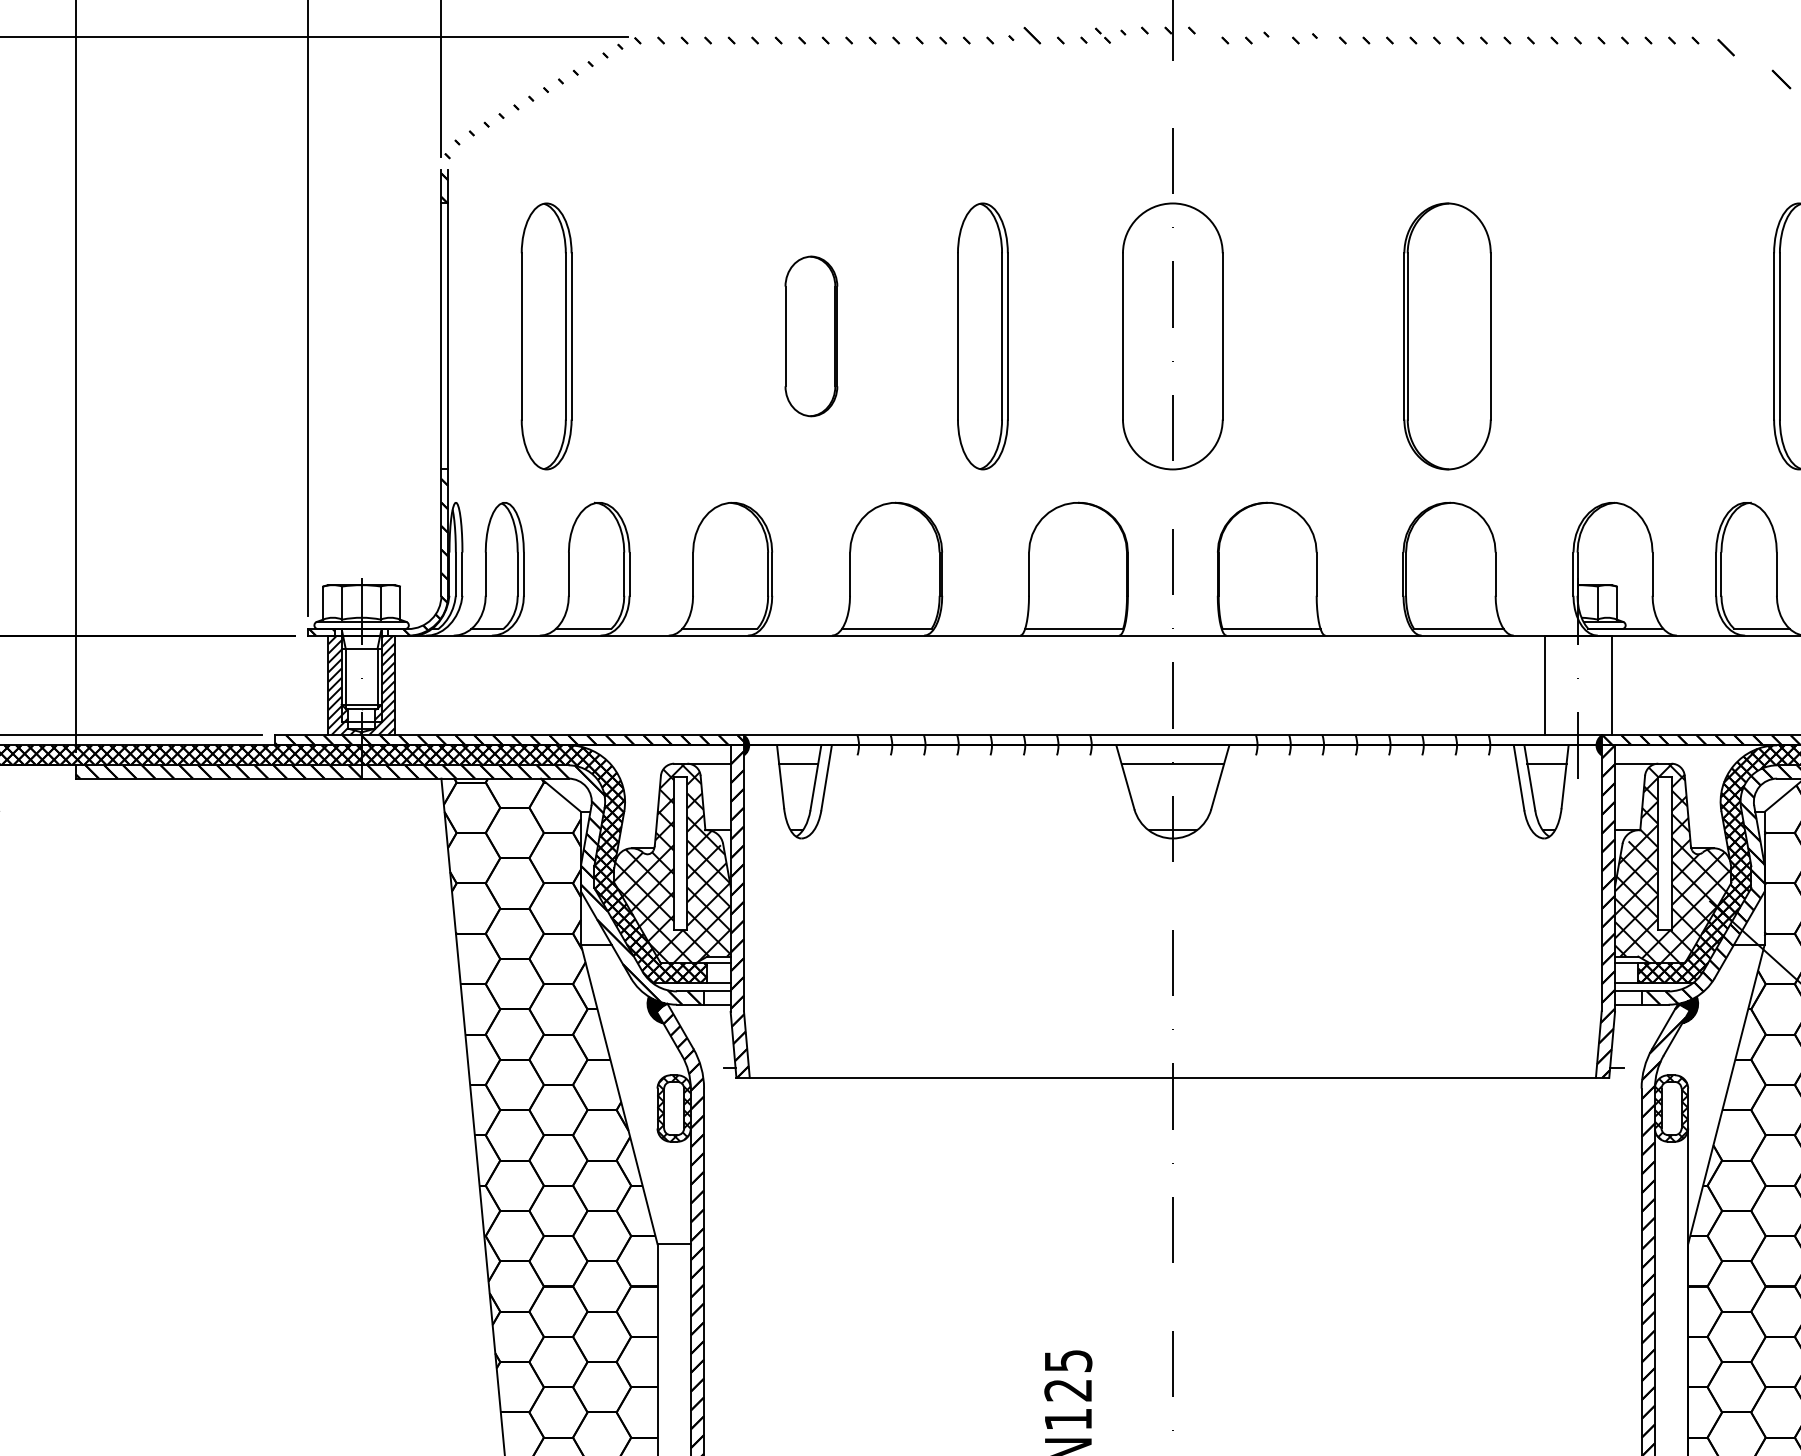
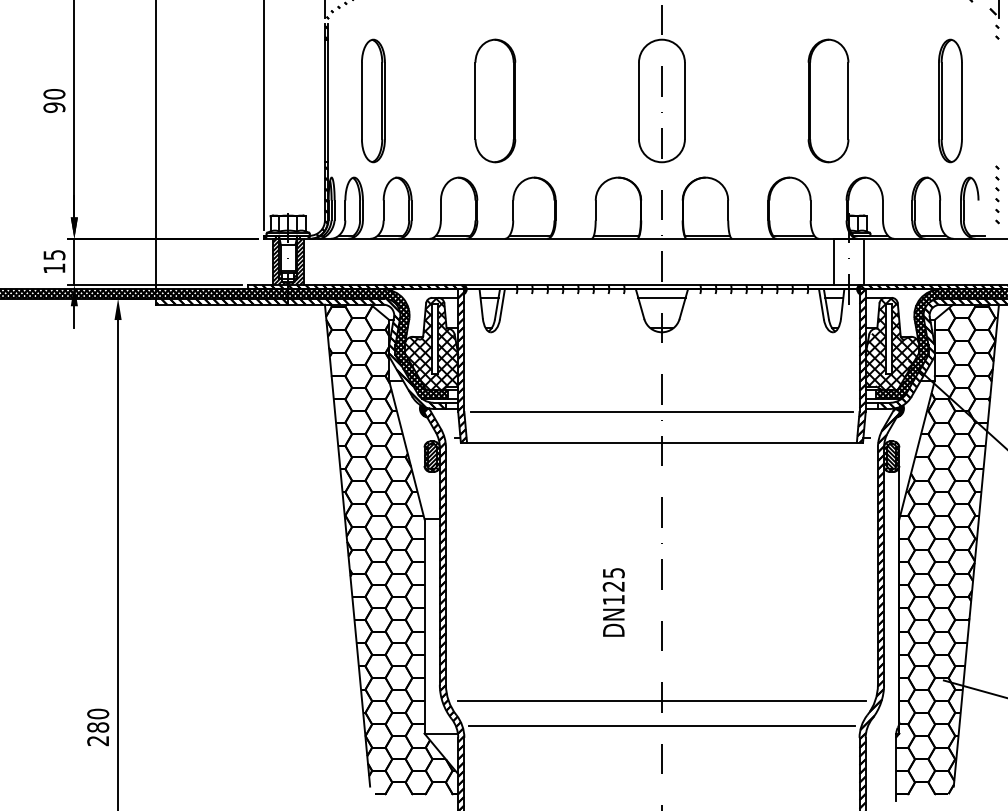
part: (811, 335) -> (495, 100), size x1.67
part: (983, 335) -> (574, 100), removed
part: (1447, 335) -> (828, 100), moved
line: (1171, 1010) -> (661, 411), added
hatch: (672, 1108) -> (431, 456), added
hatch: (1671, 1108) -> (891, 456), added

